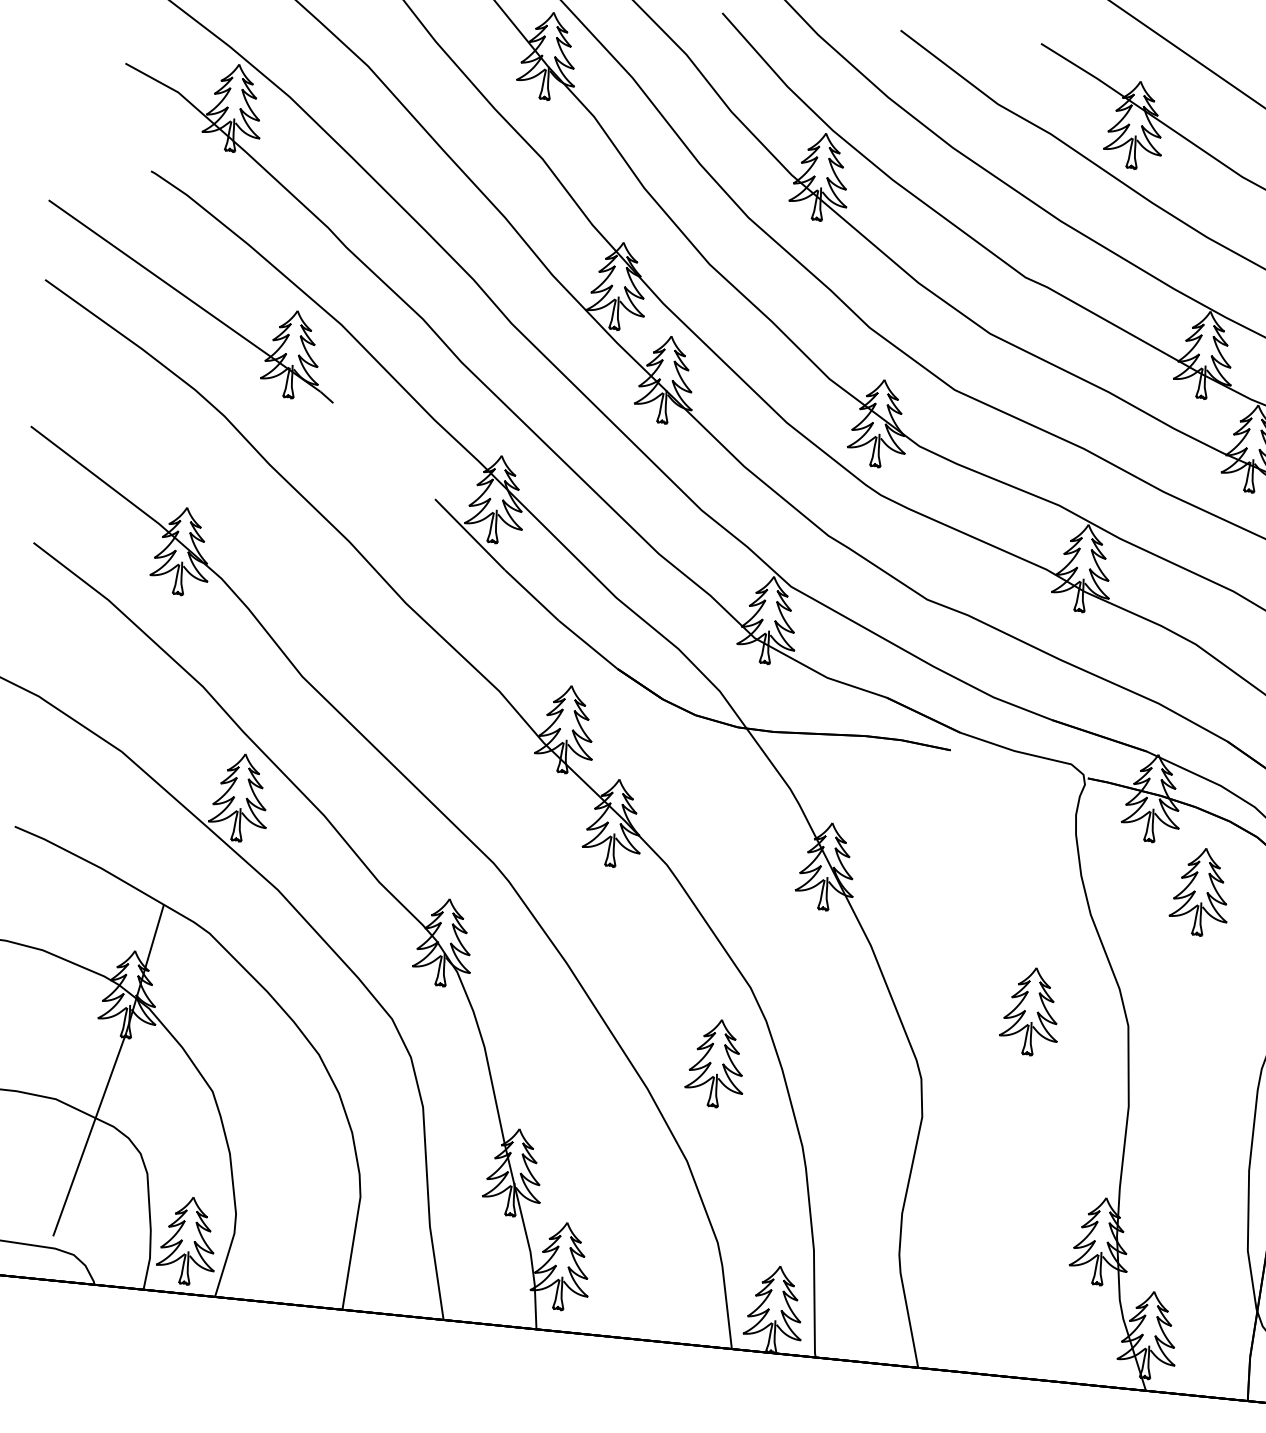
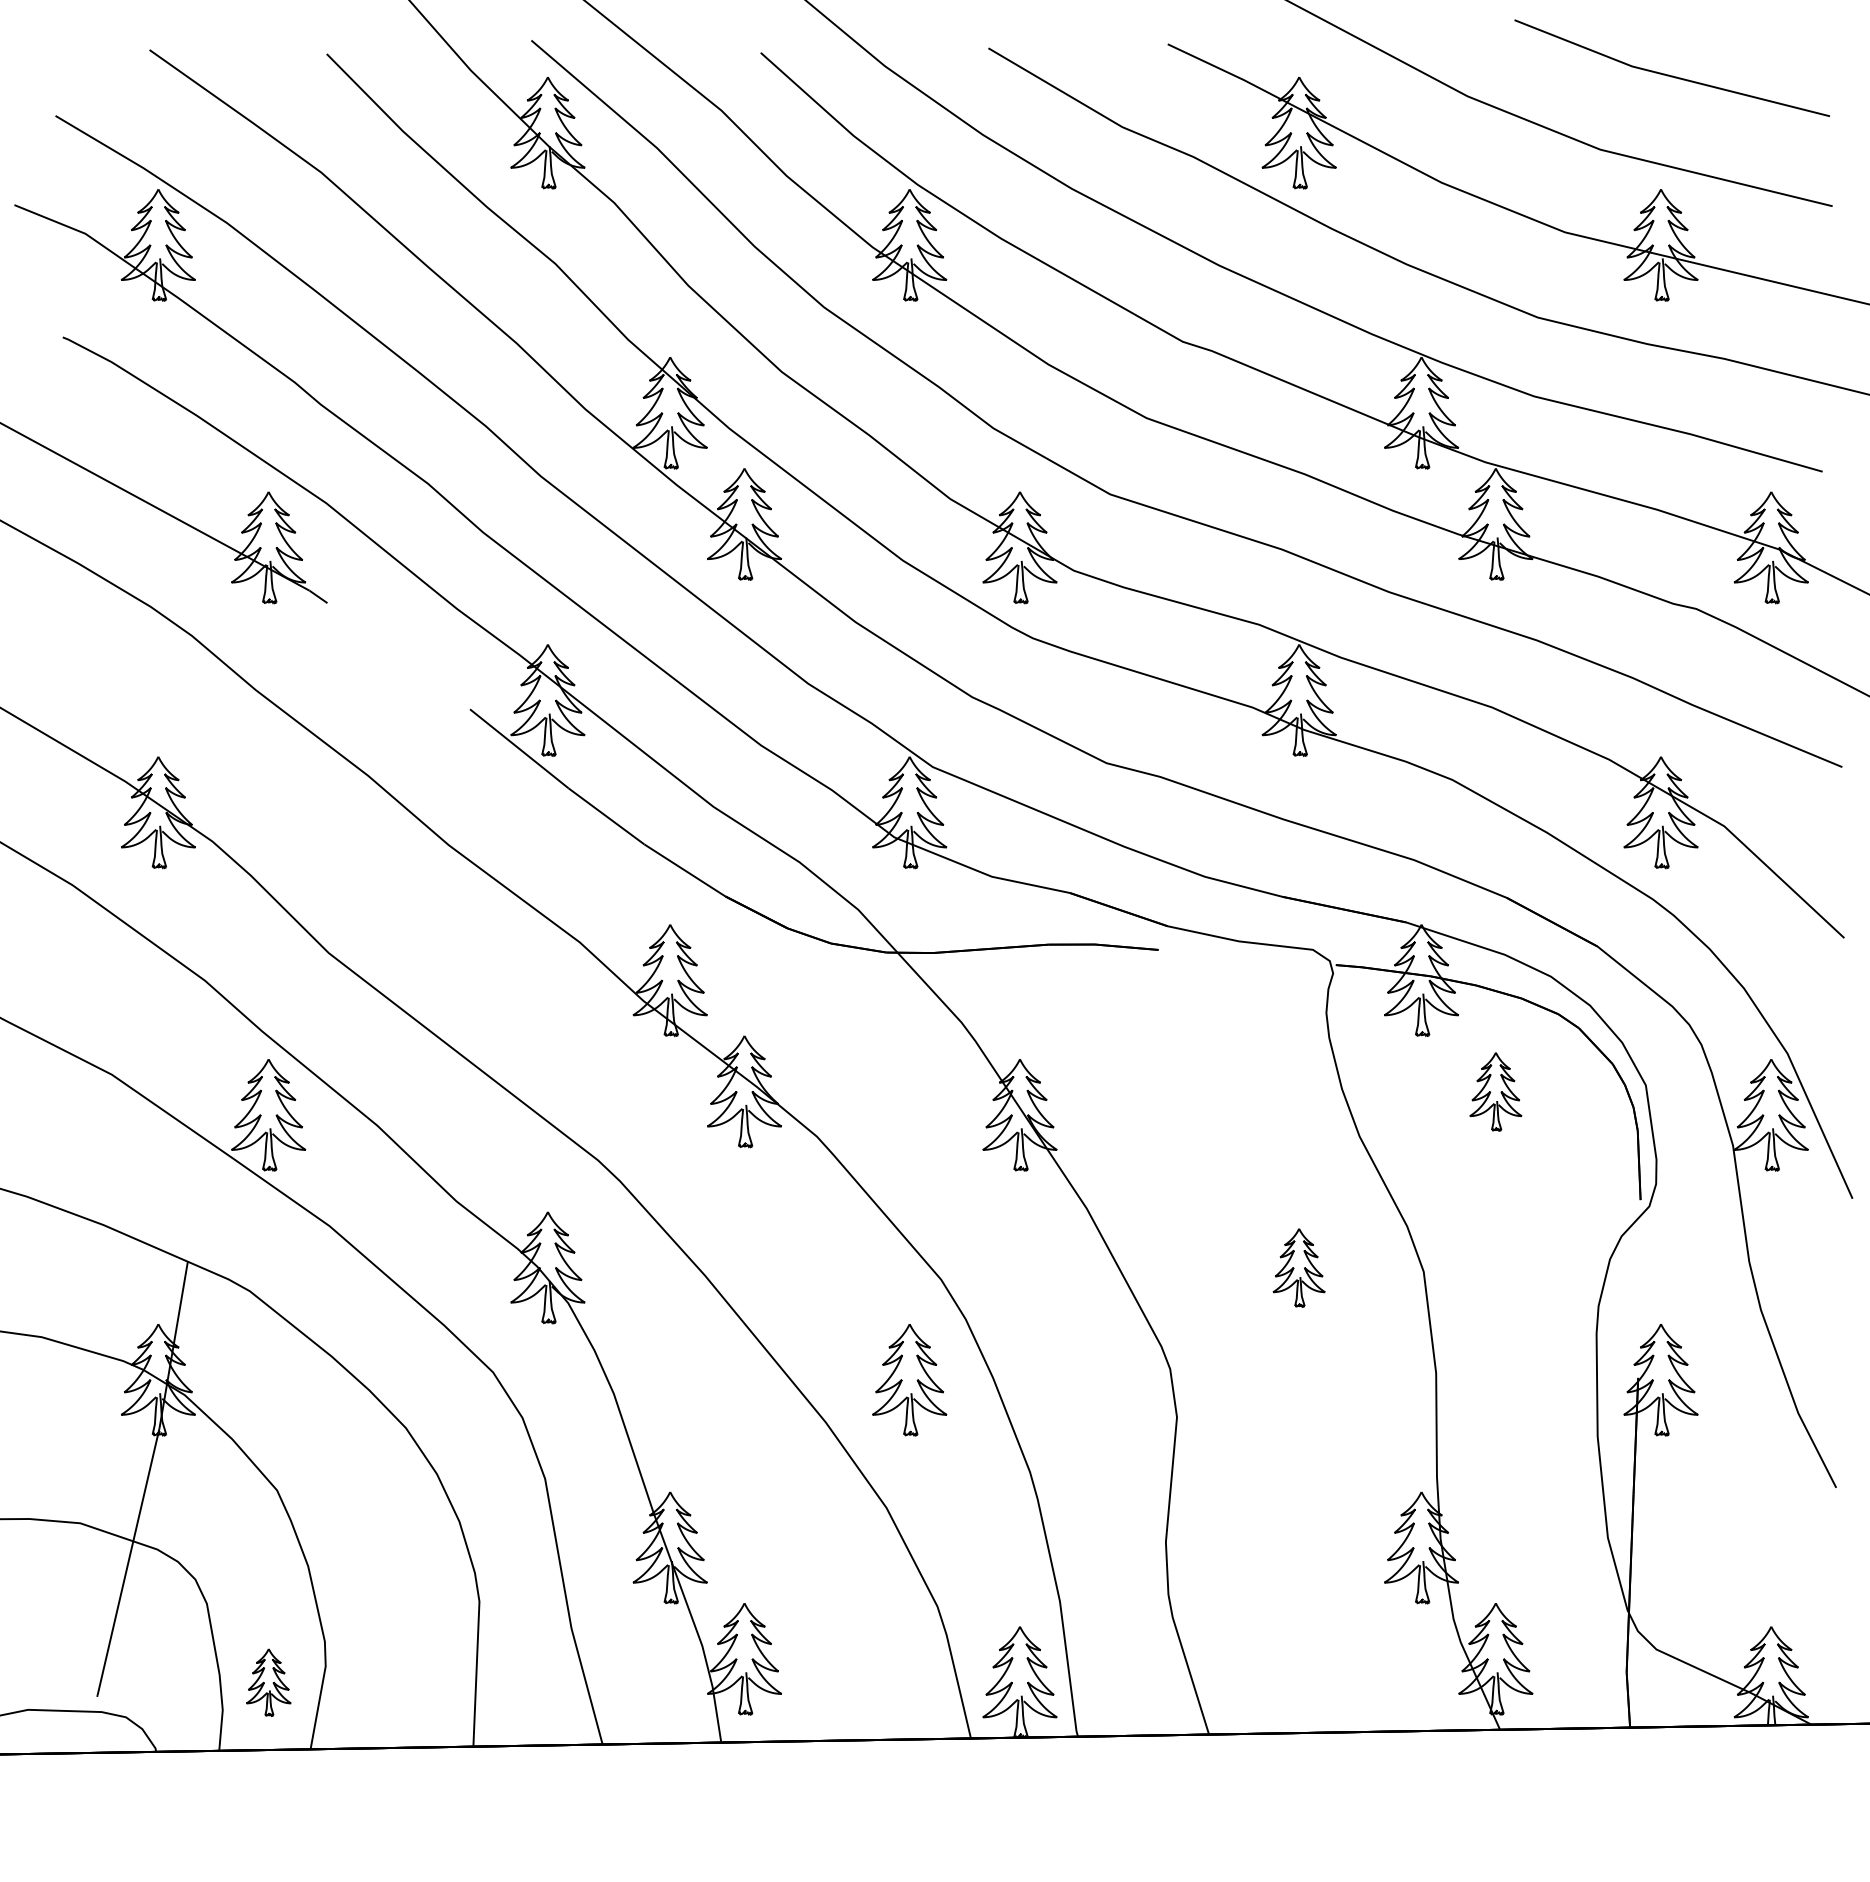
part: (1200, 891) -> (1495, 1091), size x0.7
part: (1030, 1011) -> (1298, 1267), size x0.7
part: (188, 1240) -> (268, 1682), size x0.6

